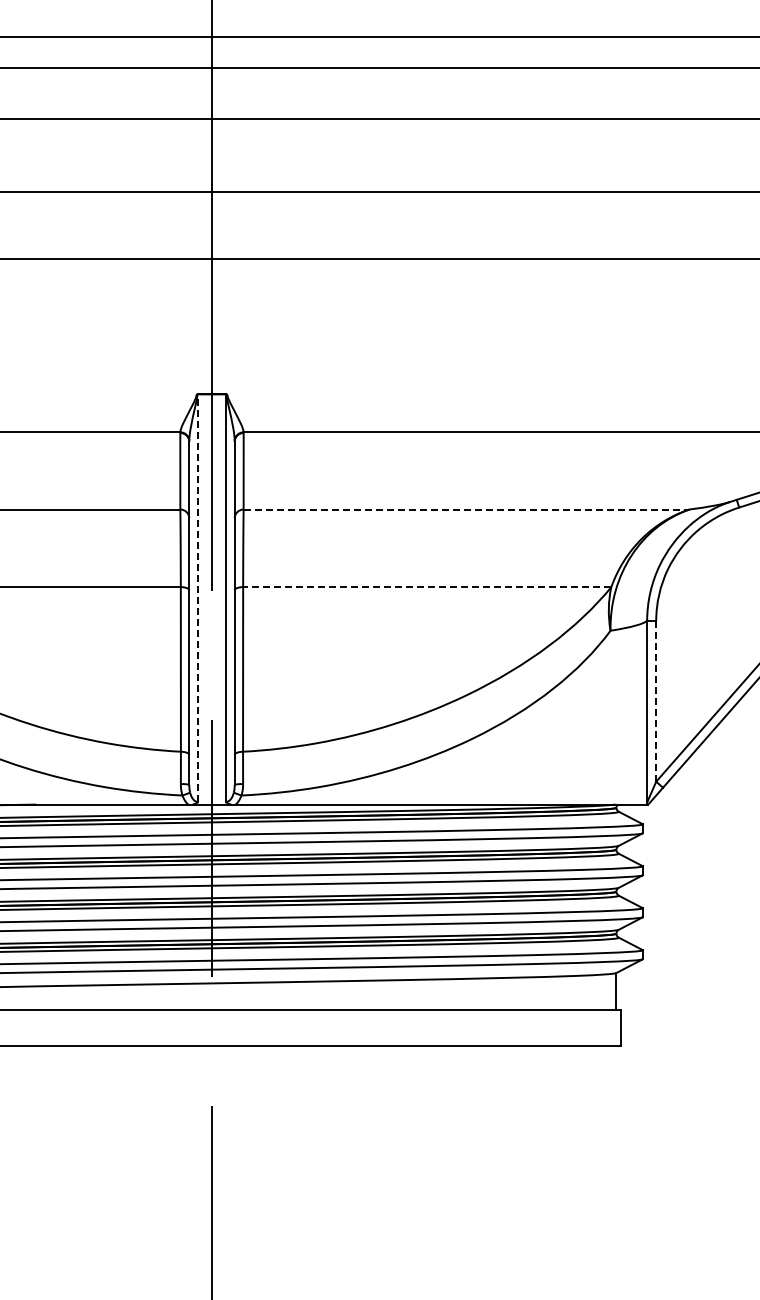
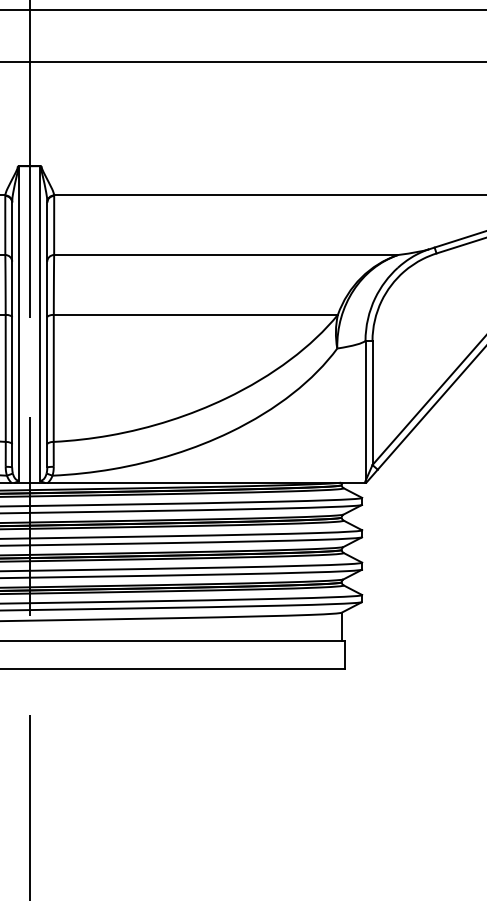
line: (466, 509) -> (226, 255), dashed -> solid
line: (426, 587) -> (195, 315), dashed -> solid
line: (198, 598) -> (19, 323), dashed -> solid
line: (656, 700) -> (372, 402), dashed -> solid

